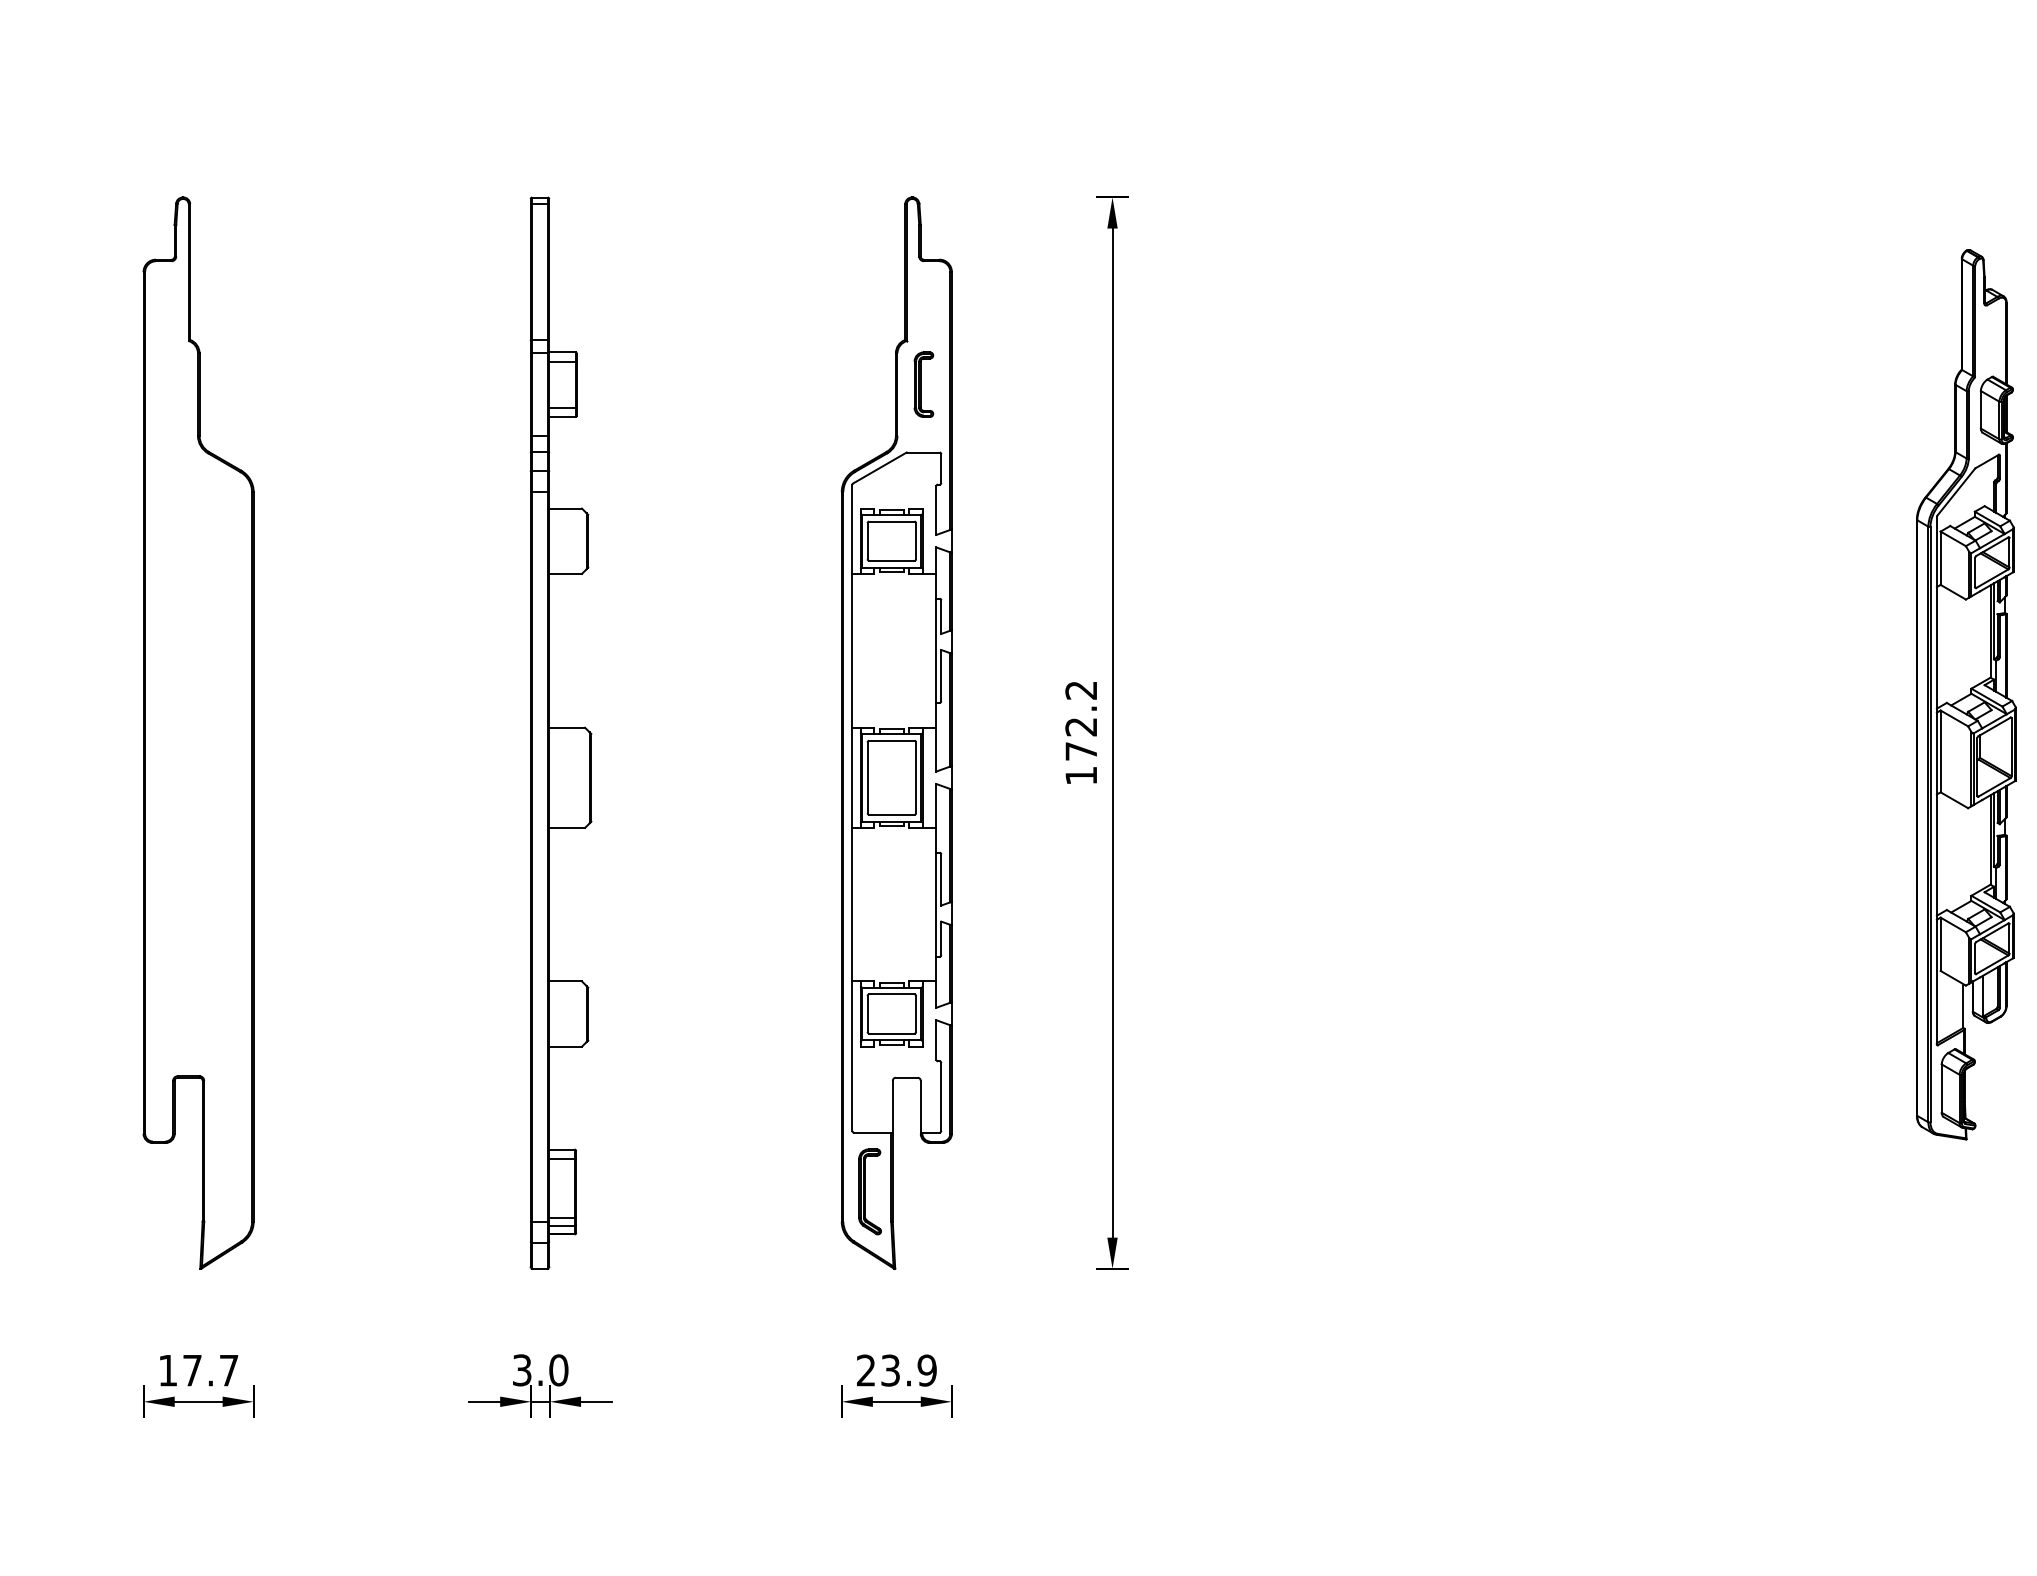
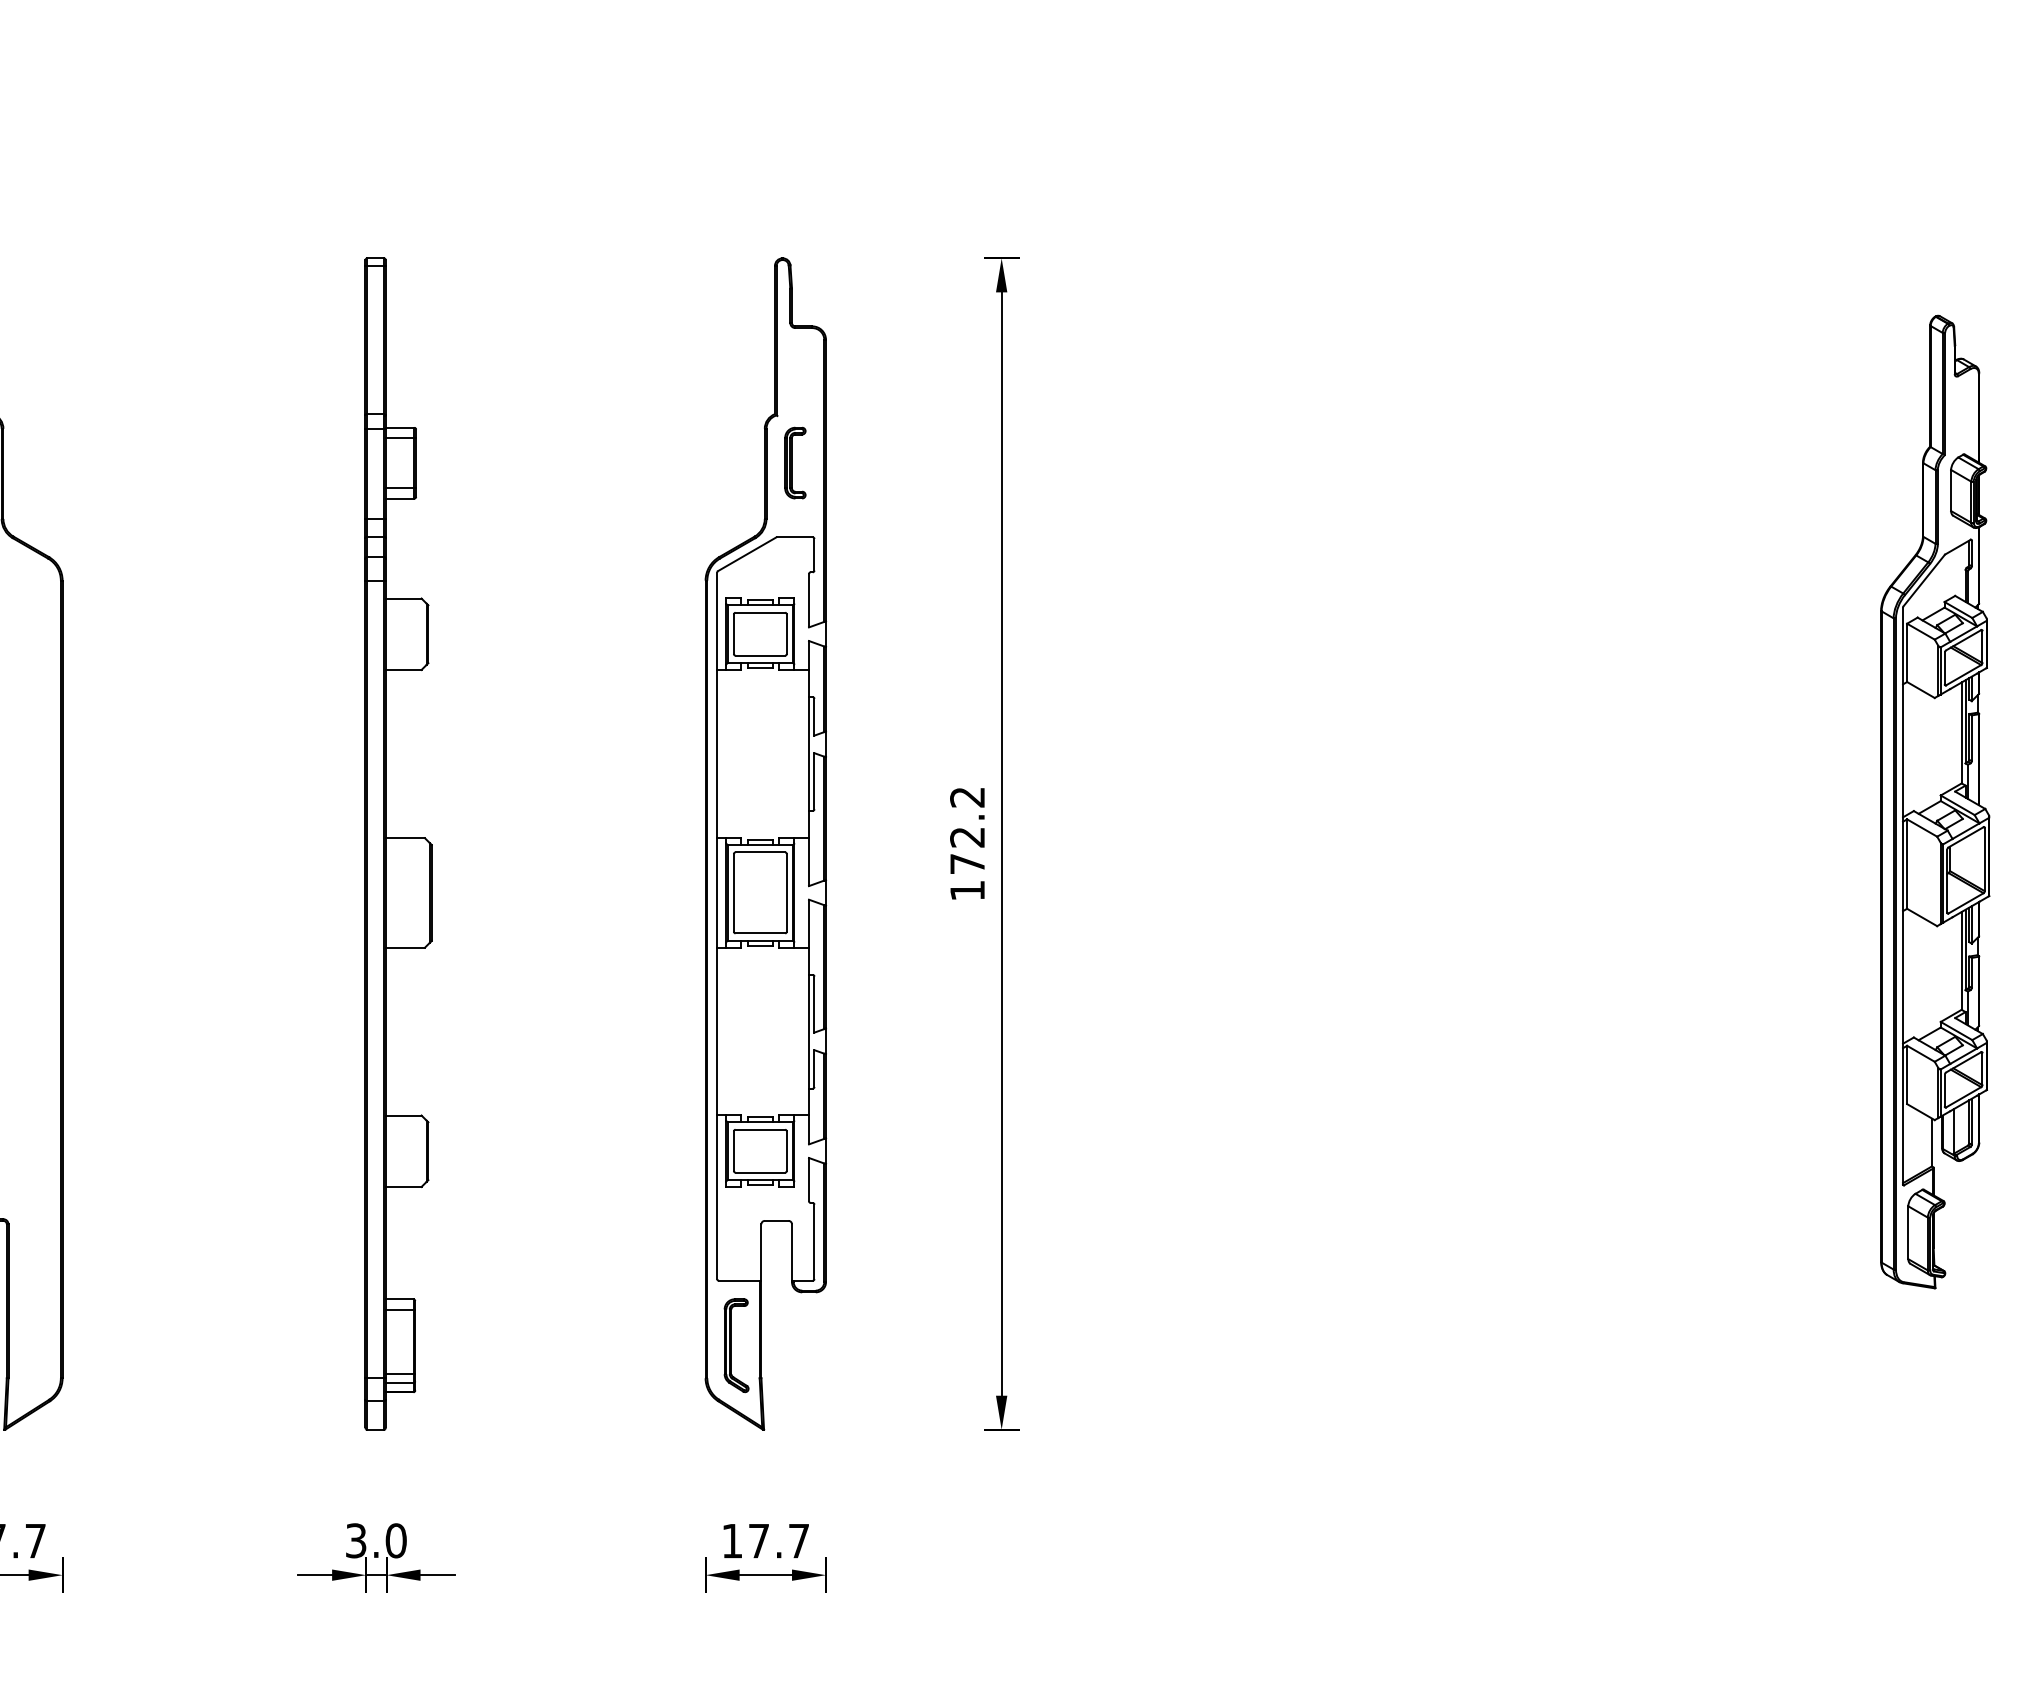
text: (896, 1370) -> (765, 1540), 23.9 -> 17.7

